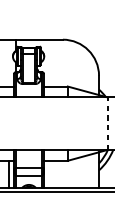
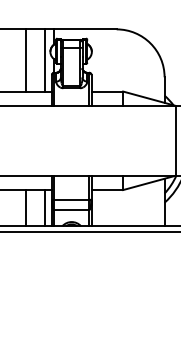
line: (8, 63) -> (44, 60), added
line: (107, 123) -> (175, 140), dashed -> solid

